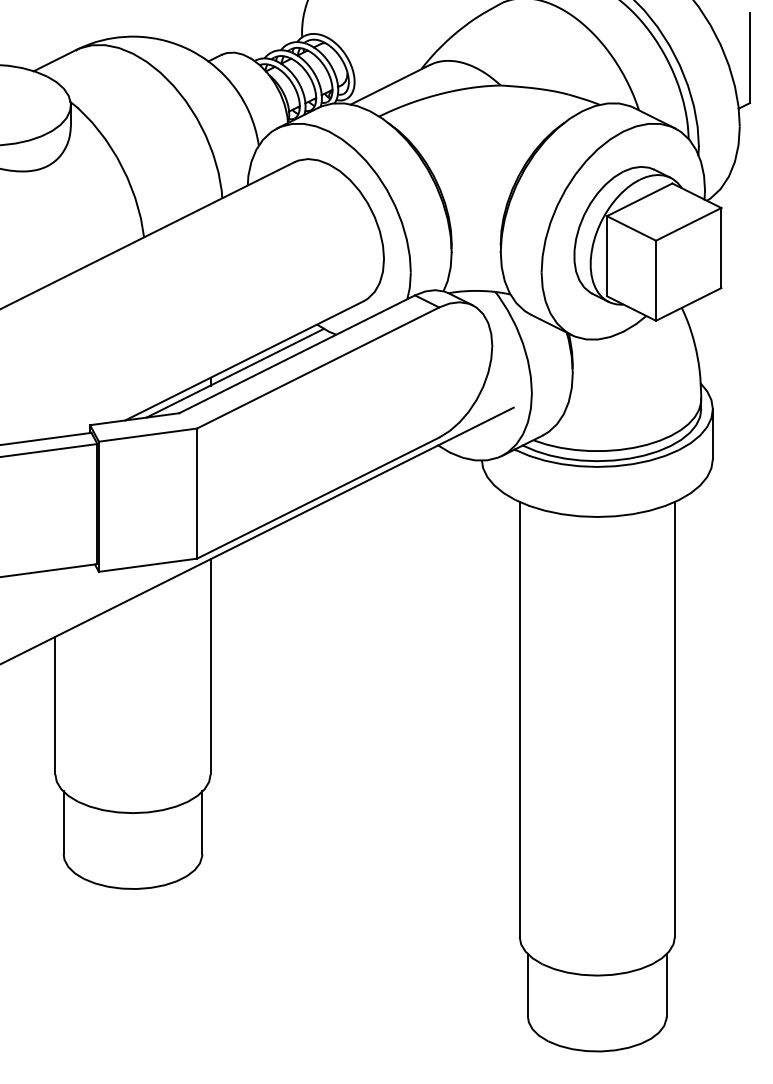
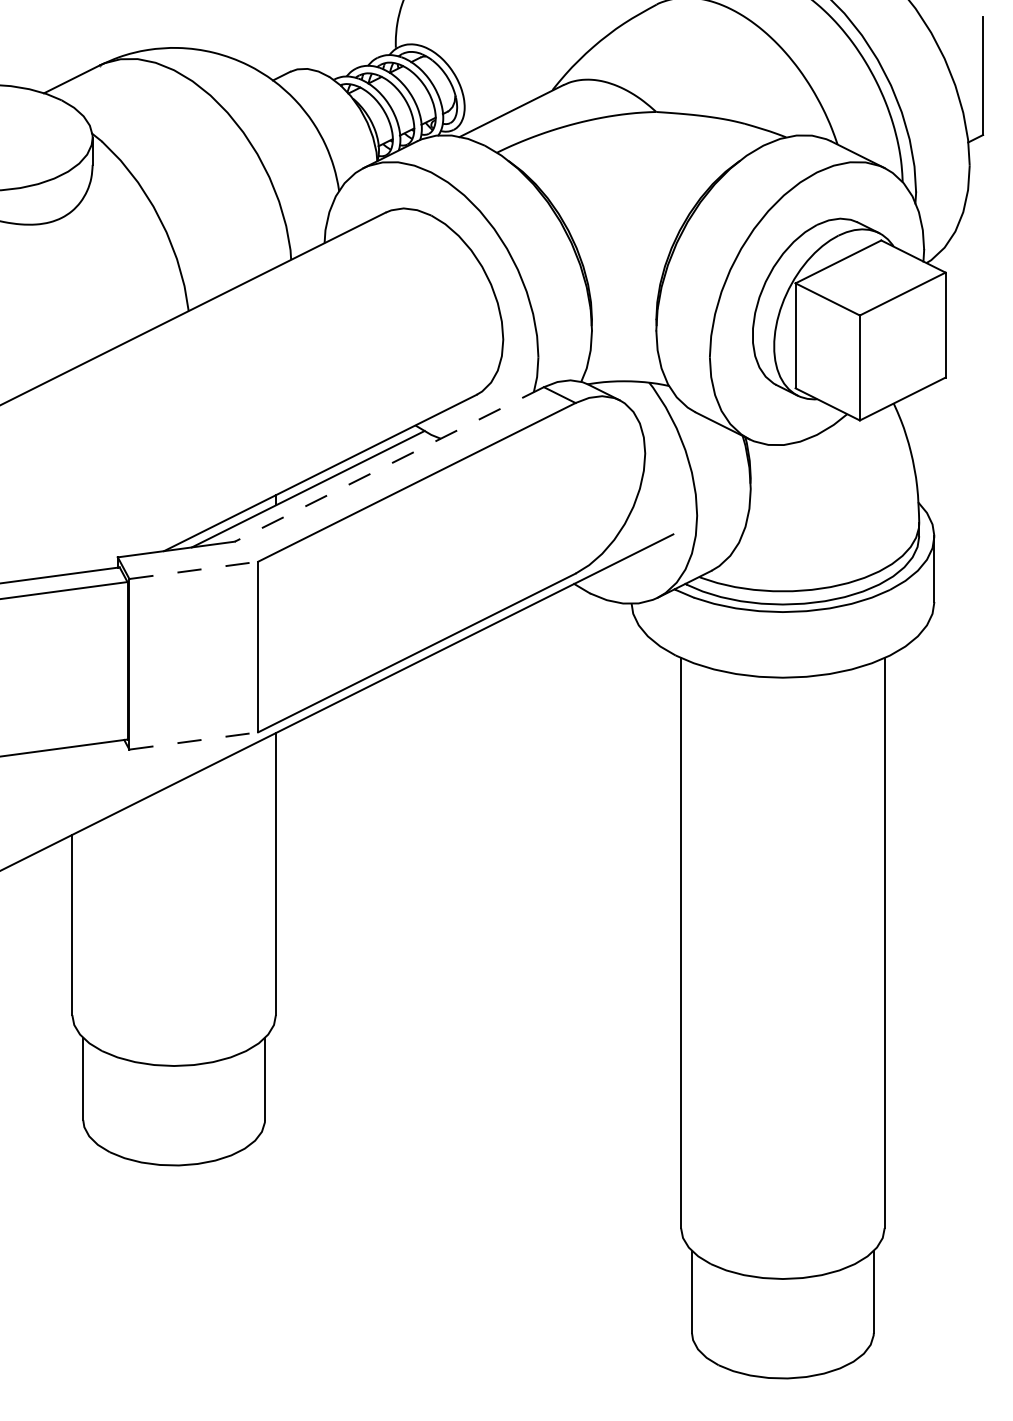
line: (297, 354) -> (389, 464), solid -> dashed
line: (147, 435) -> (193, 570), solid -> dashed
line: (147, 565) -> (193, 741), solid -> dashed

